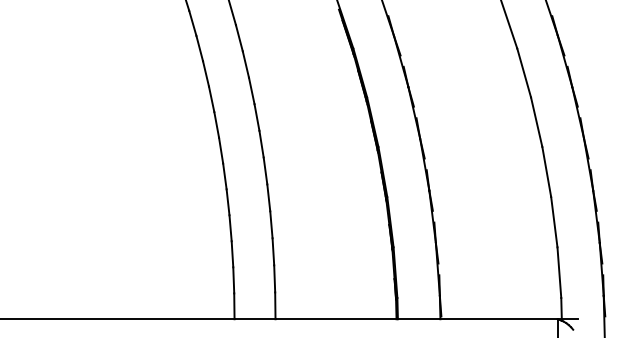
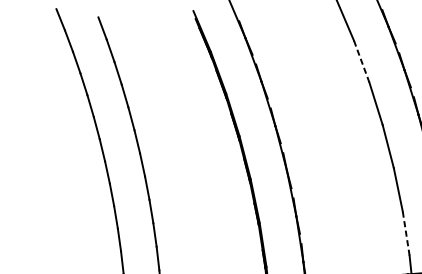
line: (524, 73) -> (362, 62), solid -> dashed
line: (559, 273) -> (406, 234), solid -> dashed

